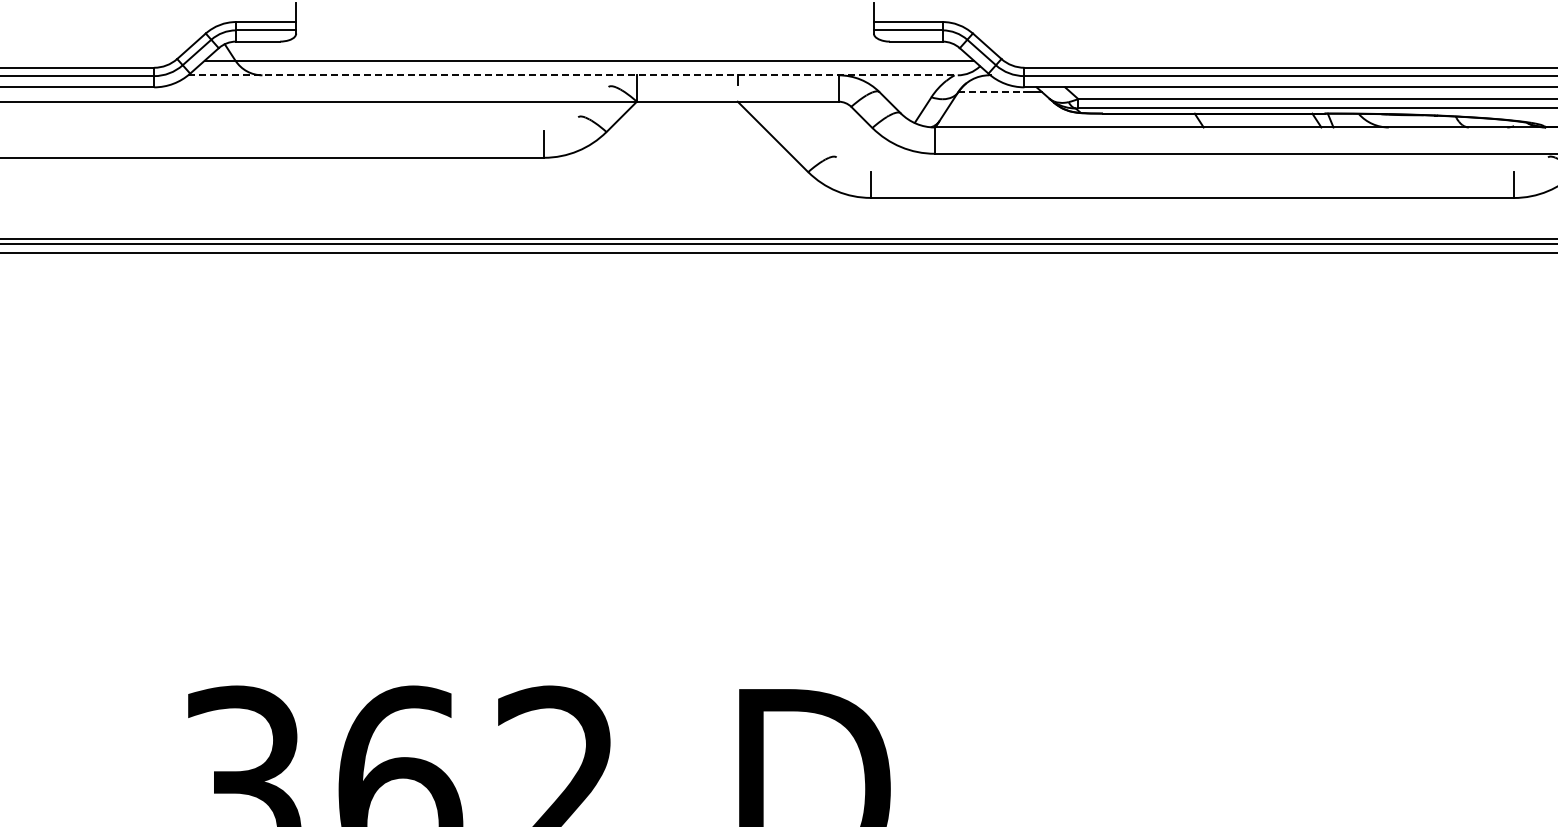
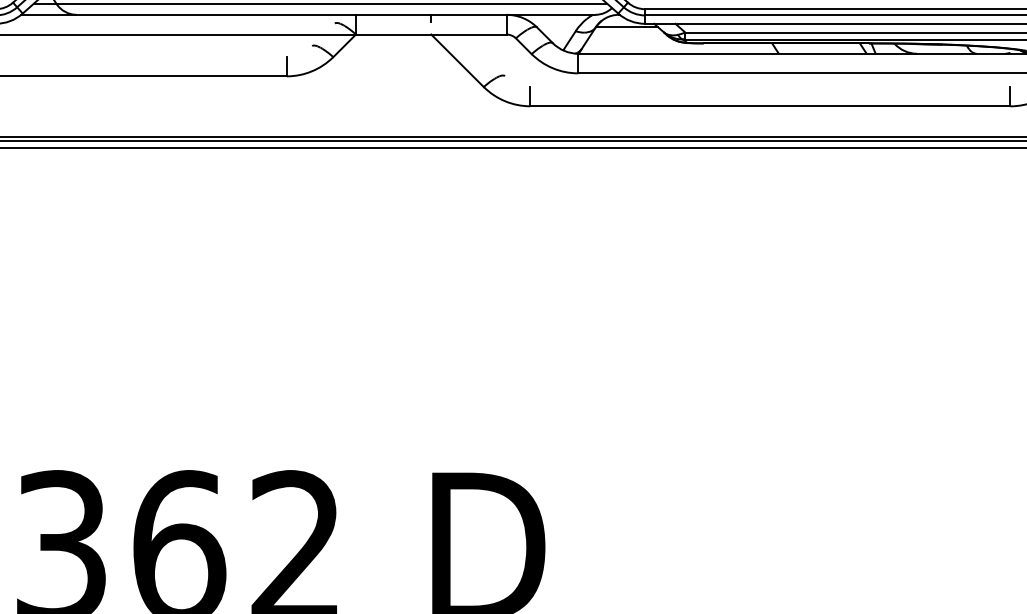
line: (572, 75) -> (307, 14), dashed -> solid
line: (991, 92) -> (620, 27), dashed -> solid

